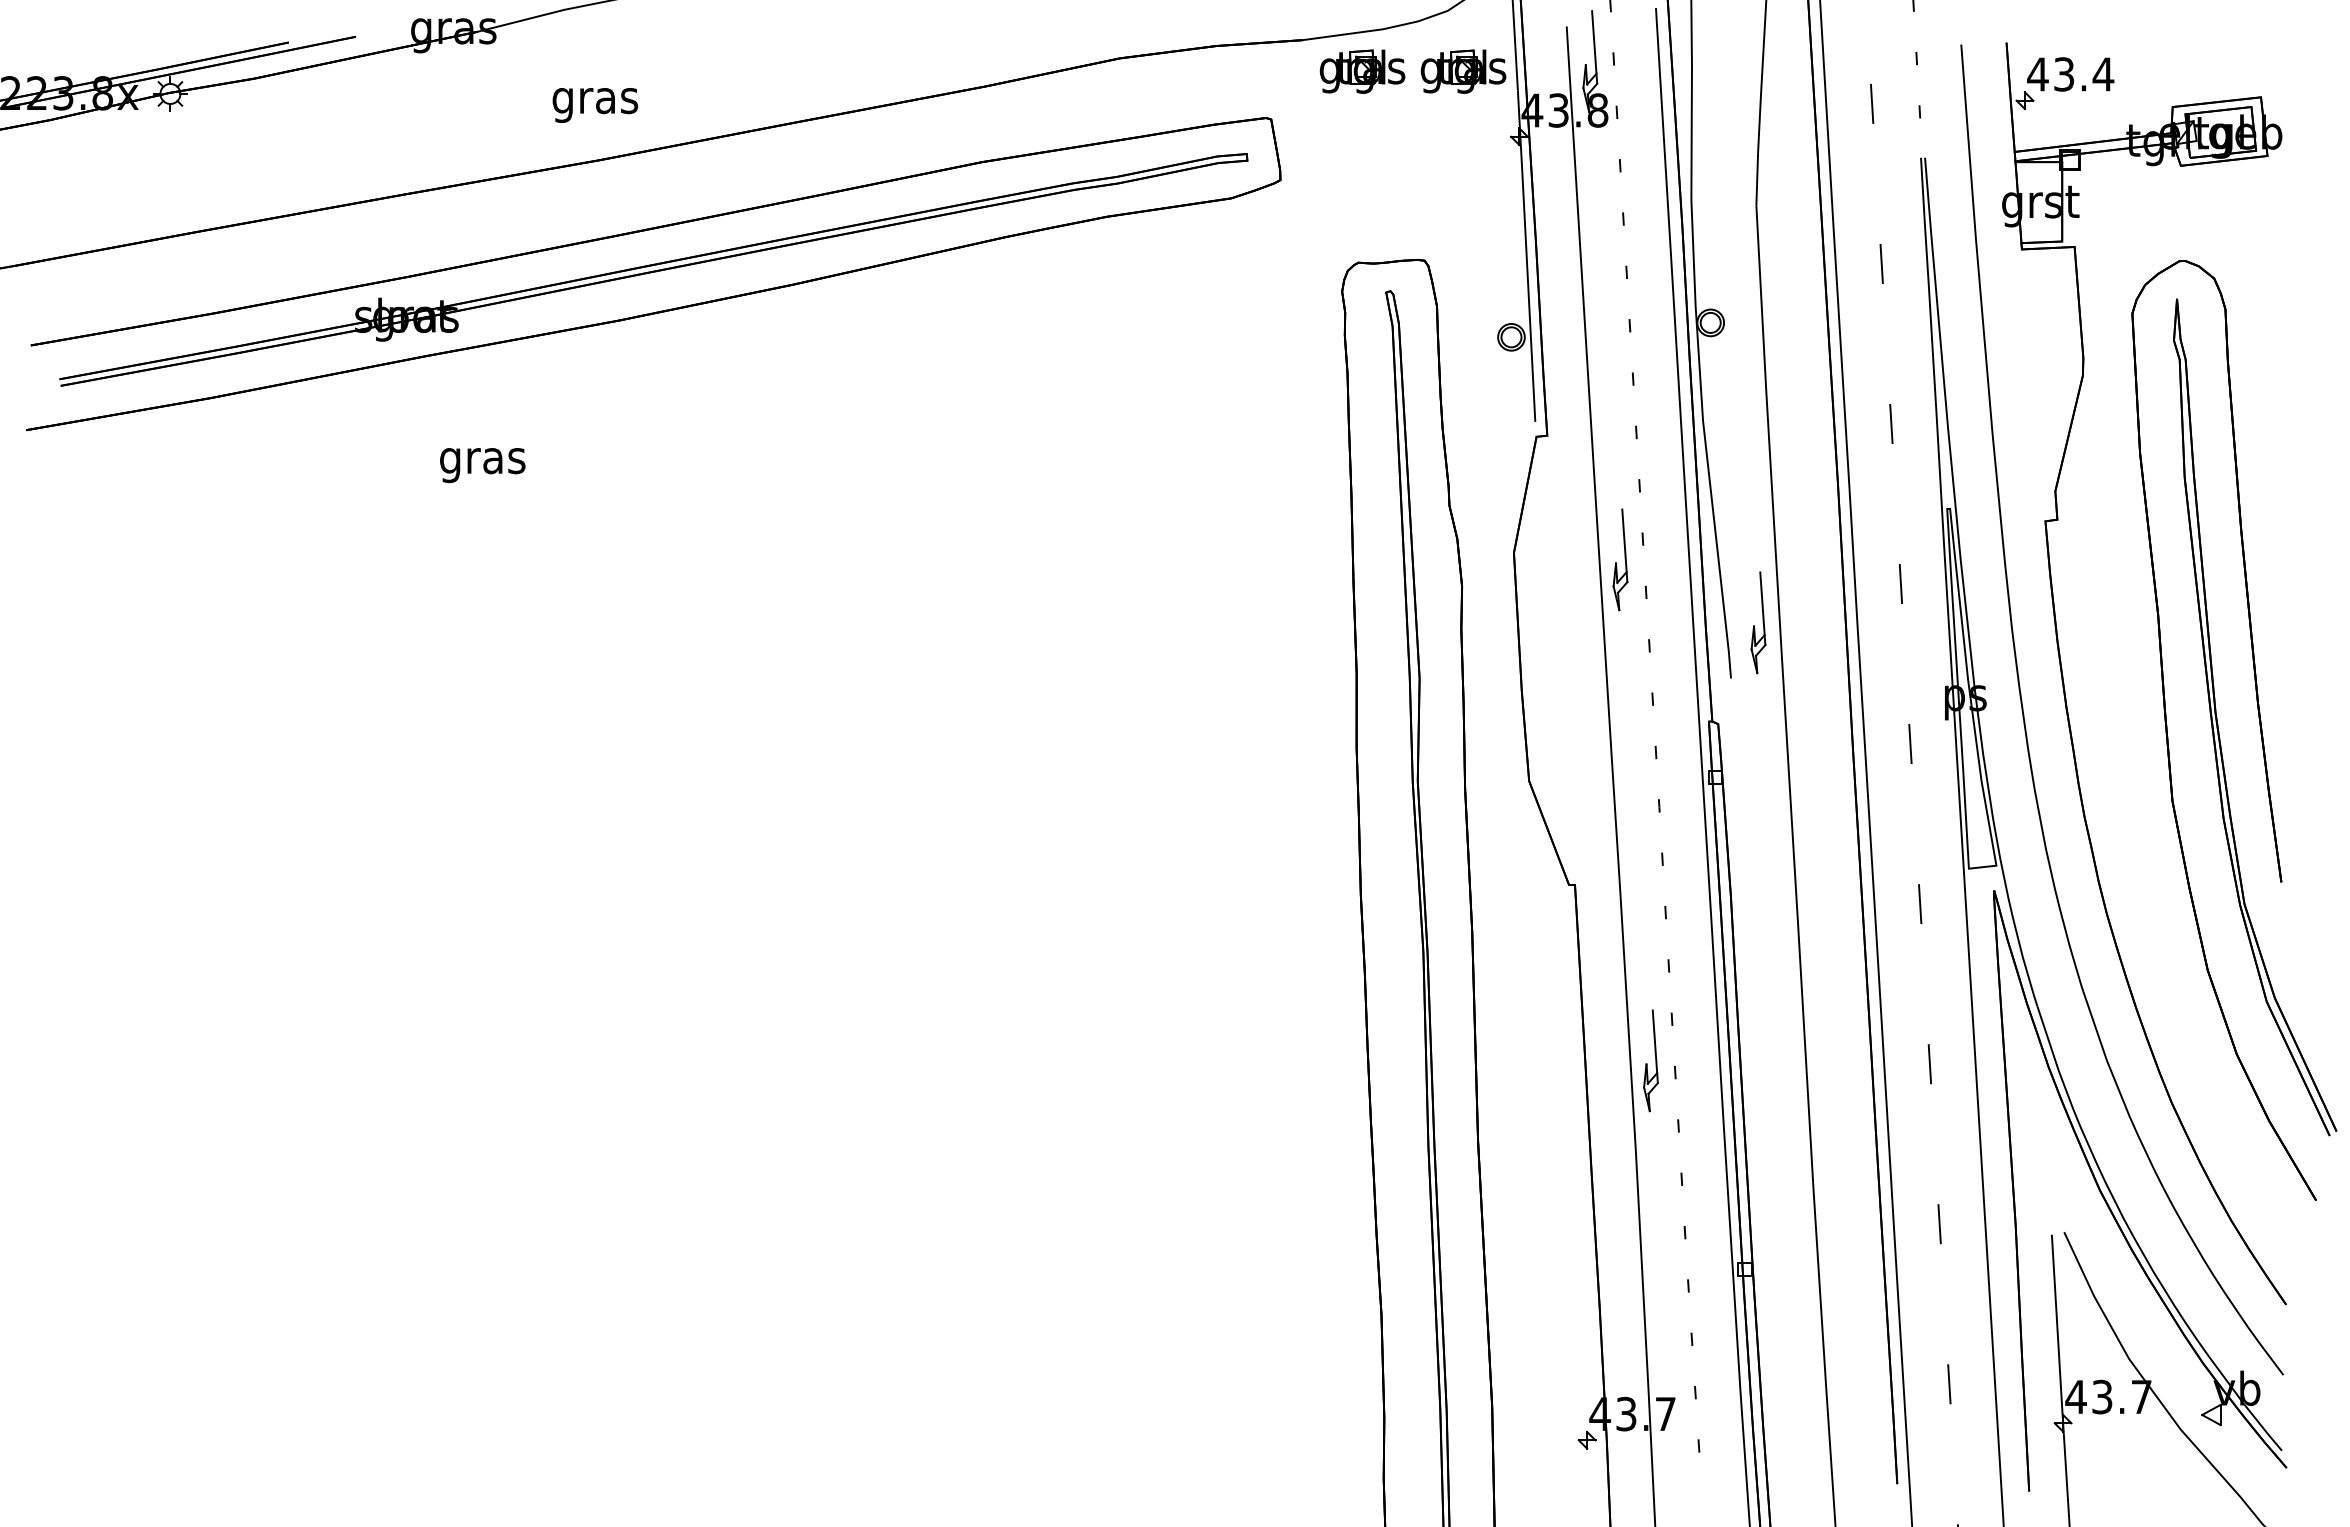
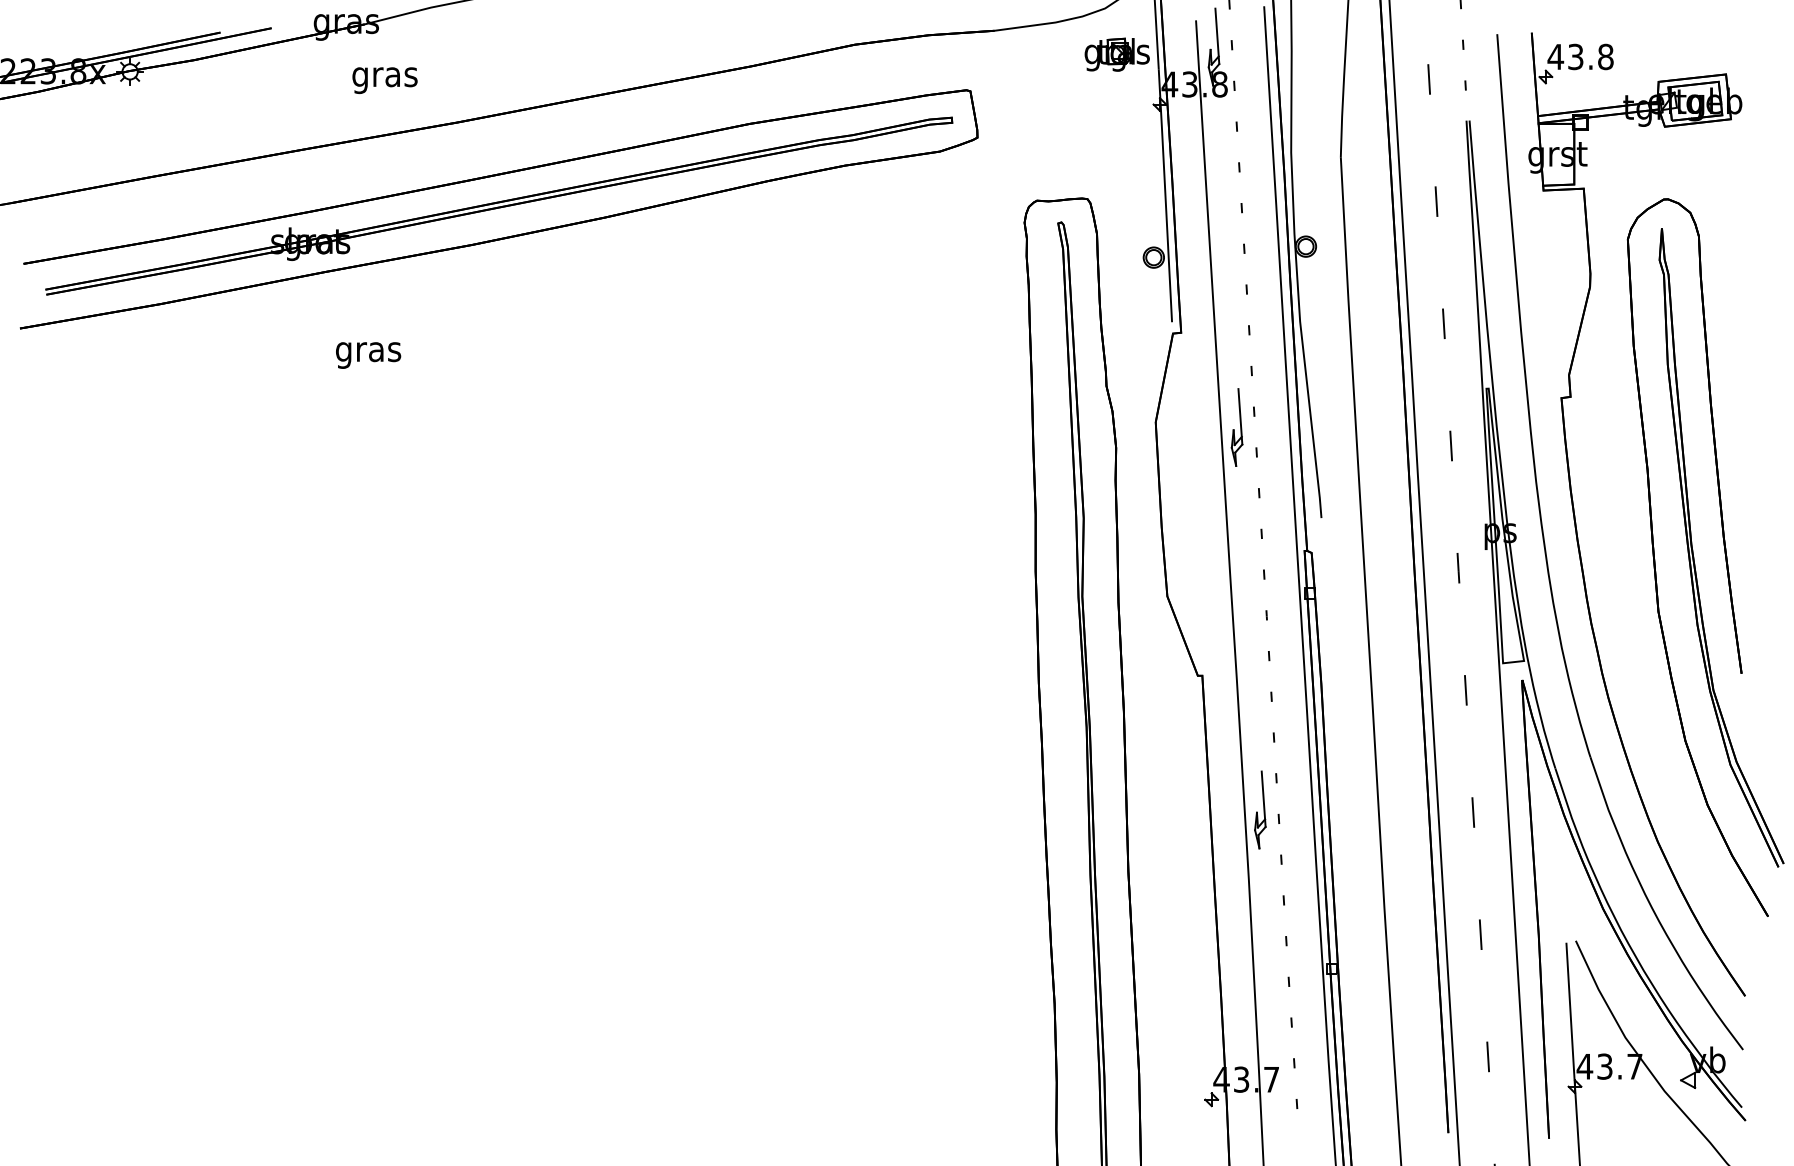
part: (1362, 71) -> (1040, 54), removed
text: (2103, 74) -> (1605, 57), 43.4 -> 43.8
text: (595, 105) -> (385, 80), moved
part: (1758, 622) -> (1342, 475), removed

